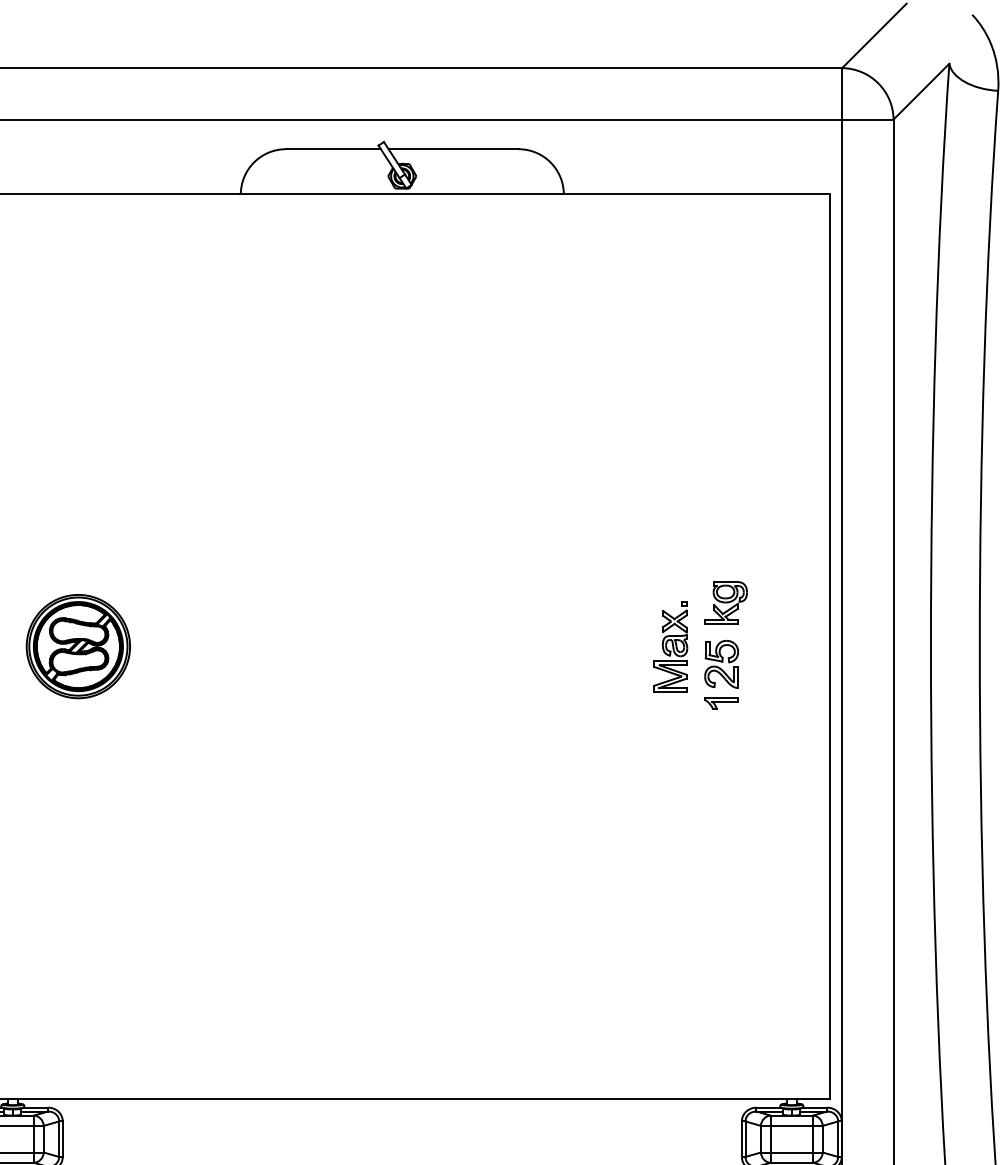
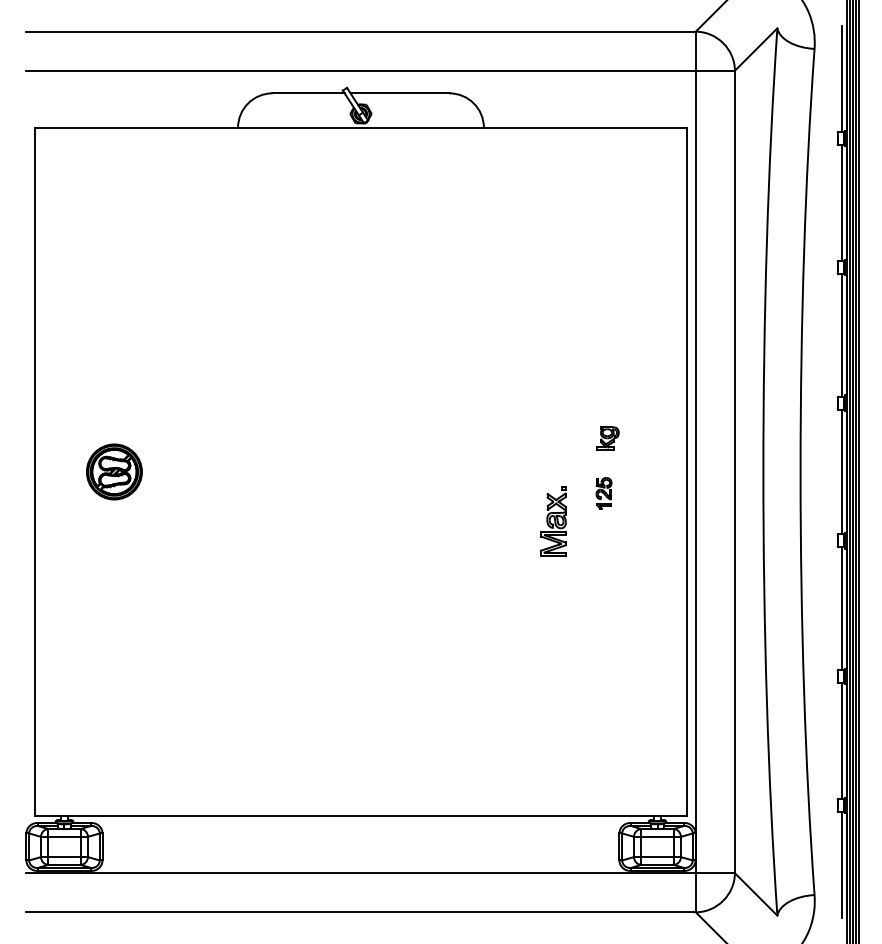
part: (726, 601) -> (607, 437), size x0.7
part: (78, 645) -> (114, 471), size x0.7
part: (669, 647) -> (552, 521), moved
part: (720, 674) -> (603, 493), size x0.6

